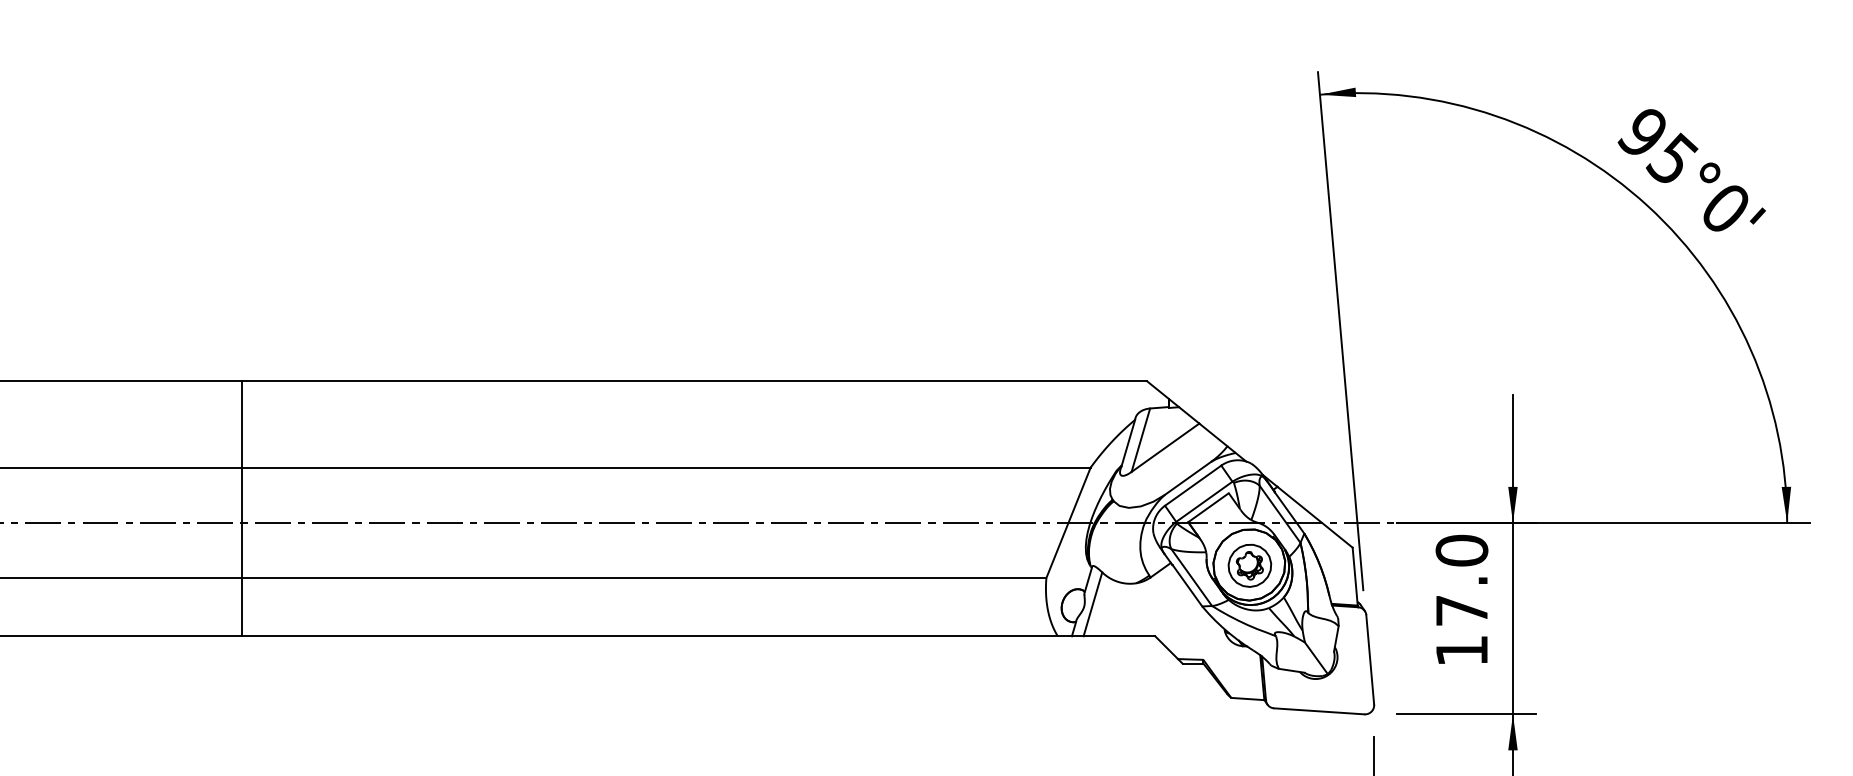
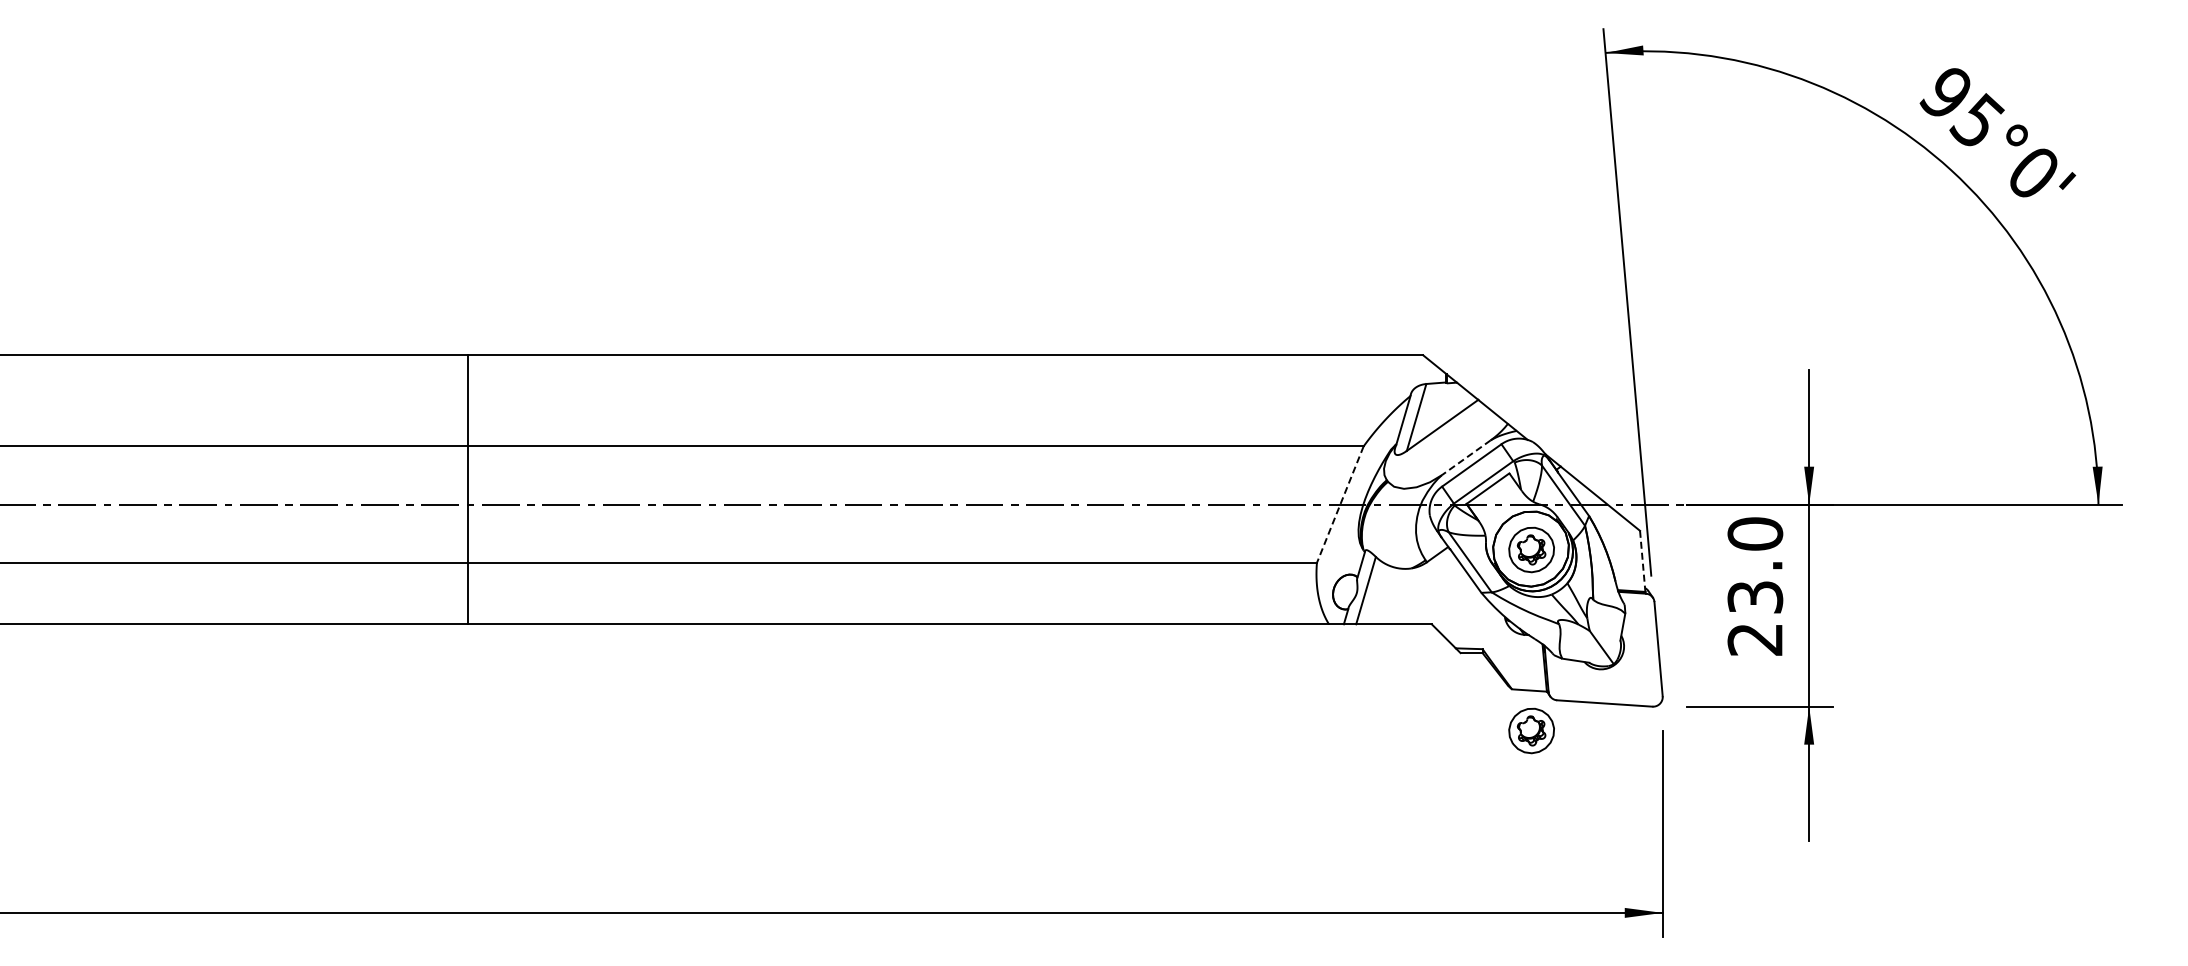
line: (1188, 478) -> (1466, 457), solid -> dashed
line: (1068, 522) -> (1340, 504), solid -> dashed
line: (1354, 576) -> (1642, 561), solid -> dashed
text: (1462, 630) -> (1755, 618), 17.0 -> 23.0
part: (1249, 736) -> (1531, 730), added

